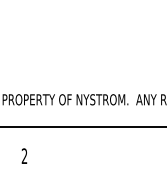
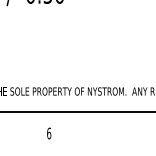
text: (25, 156) -> (49, 133), 2 -> 6

